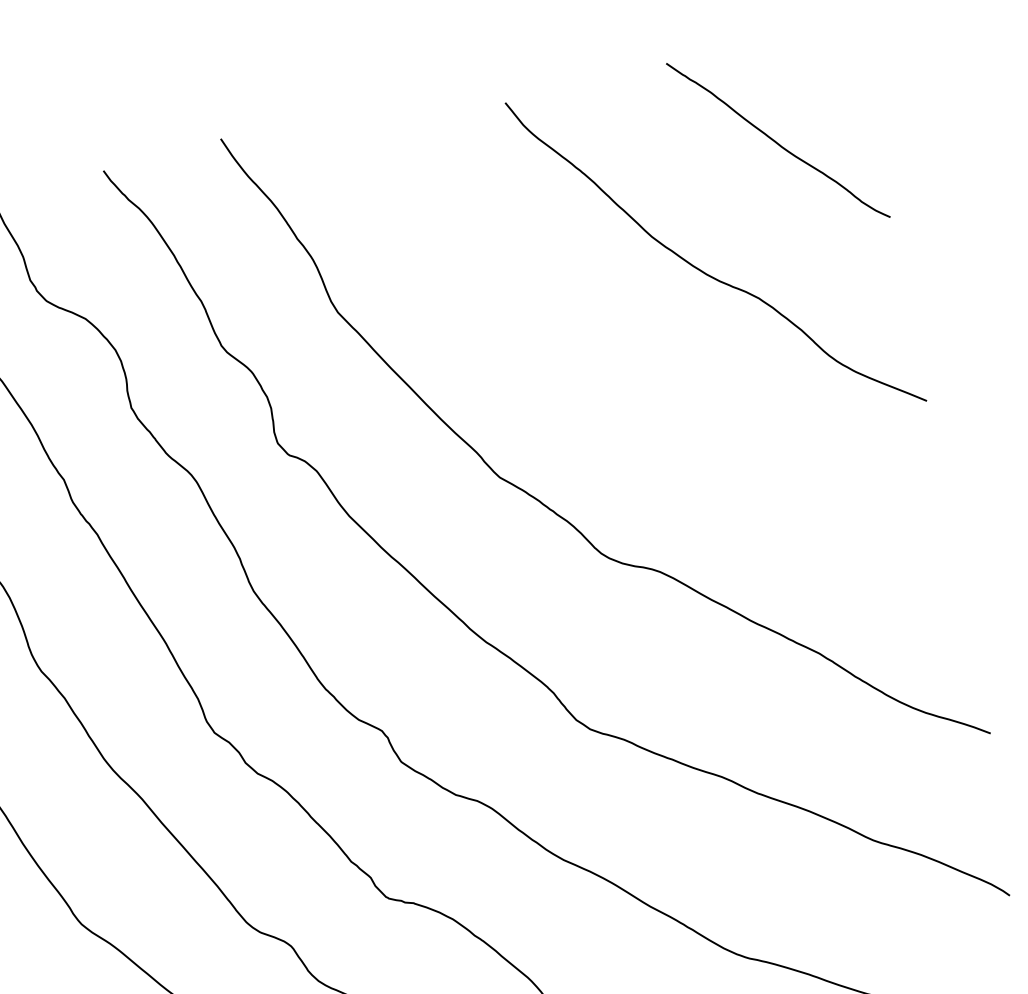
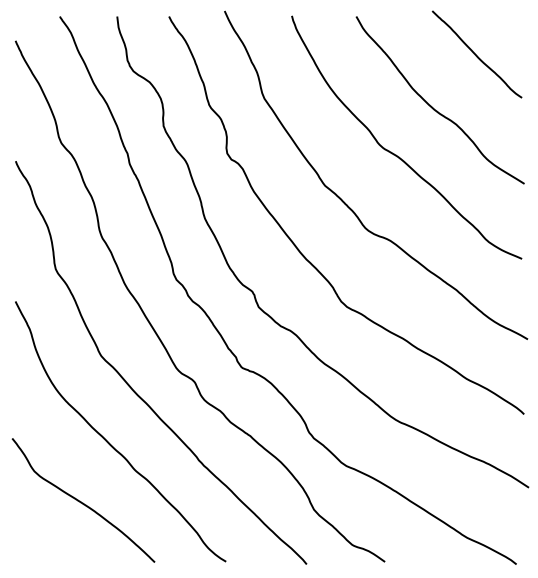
curve: (641, 384) -> (396, 154), added

